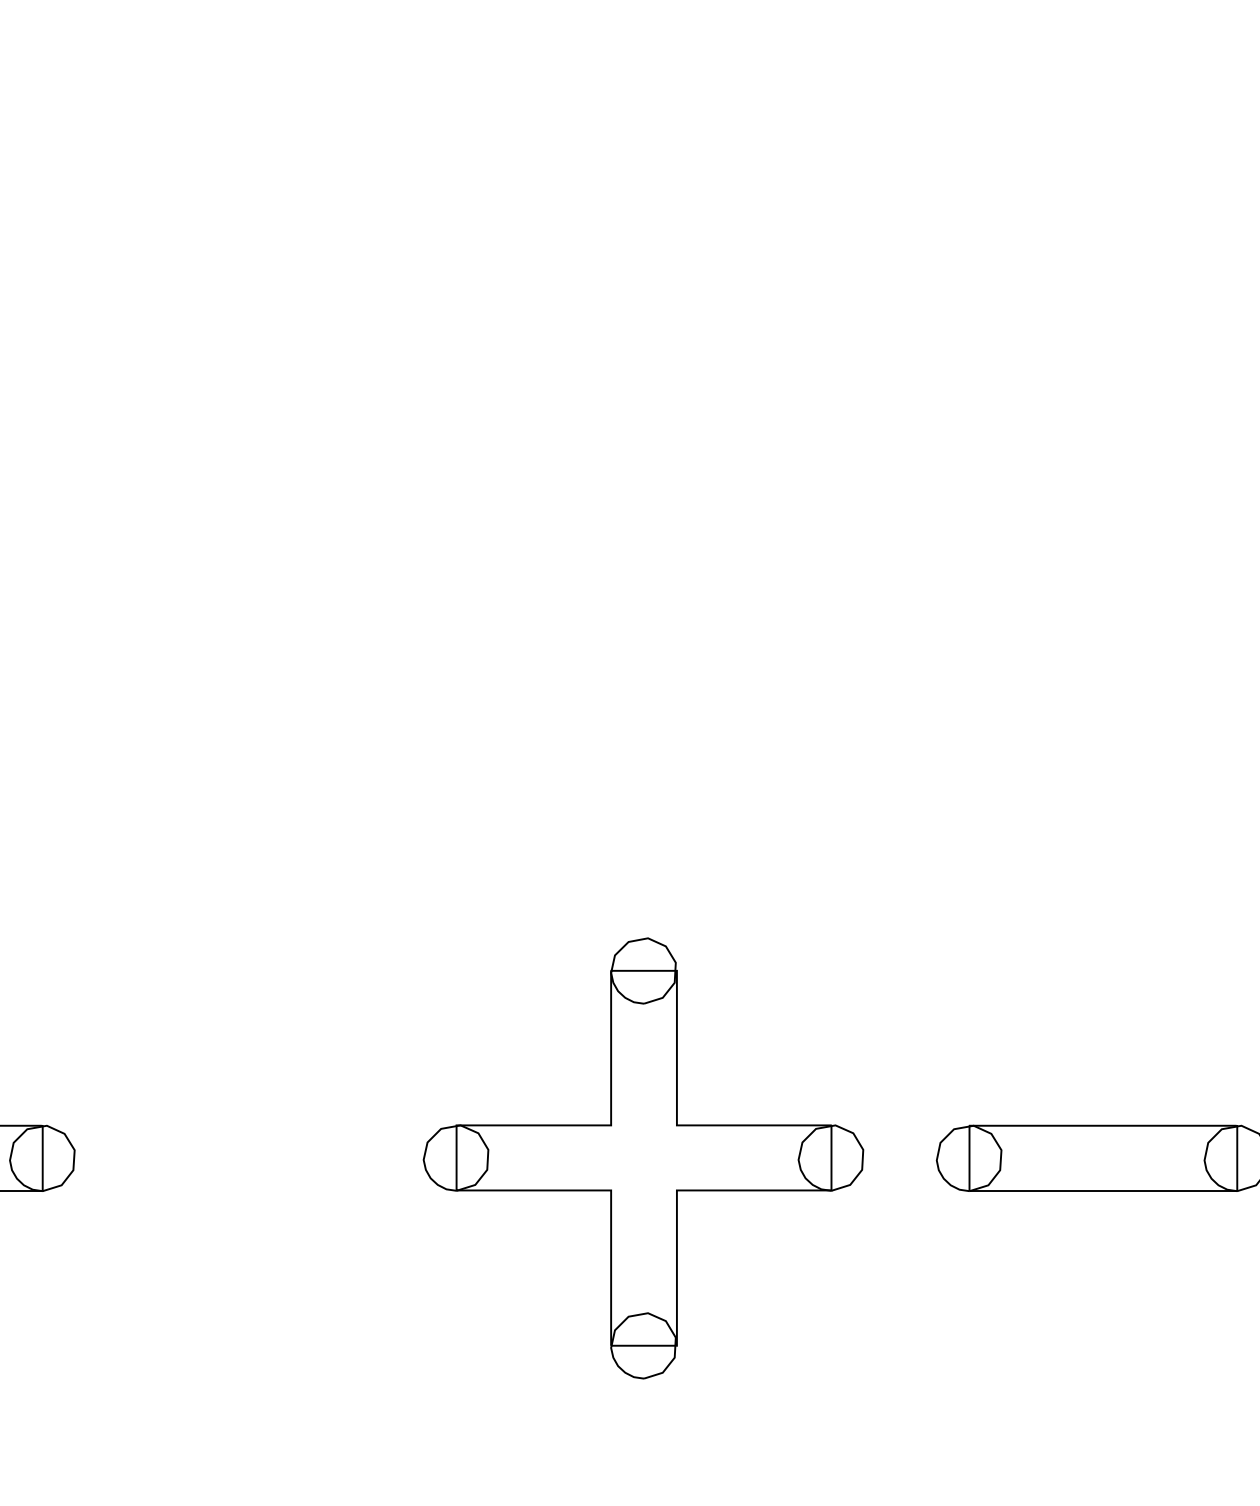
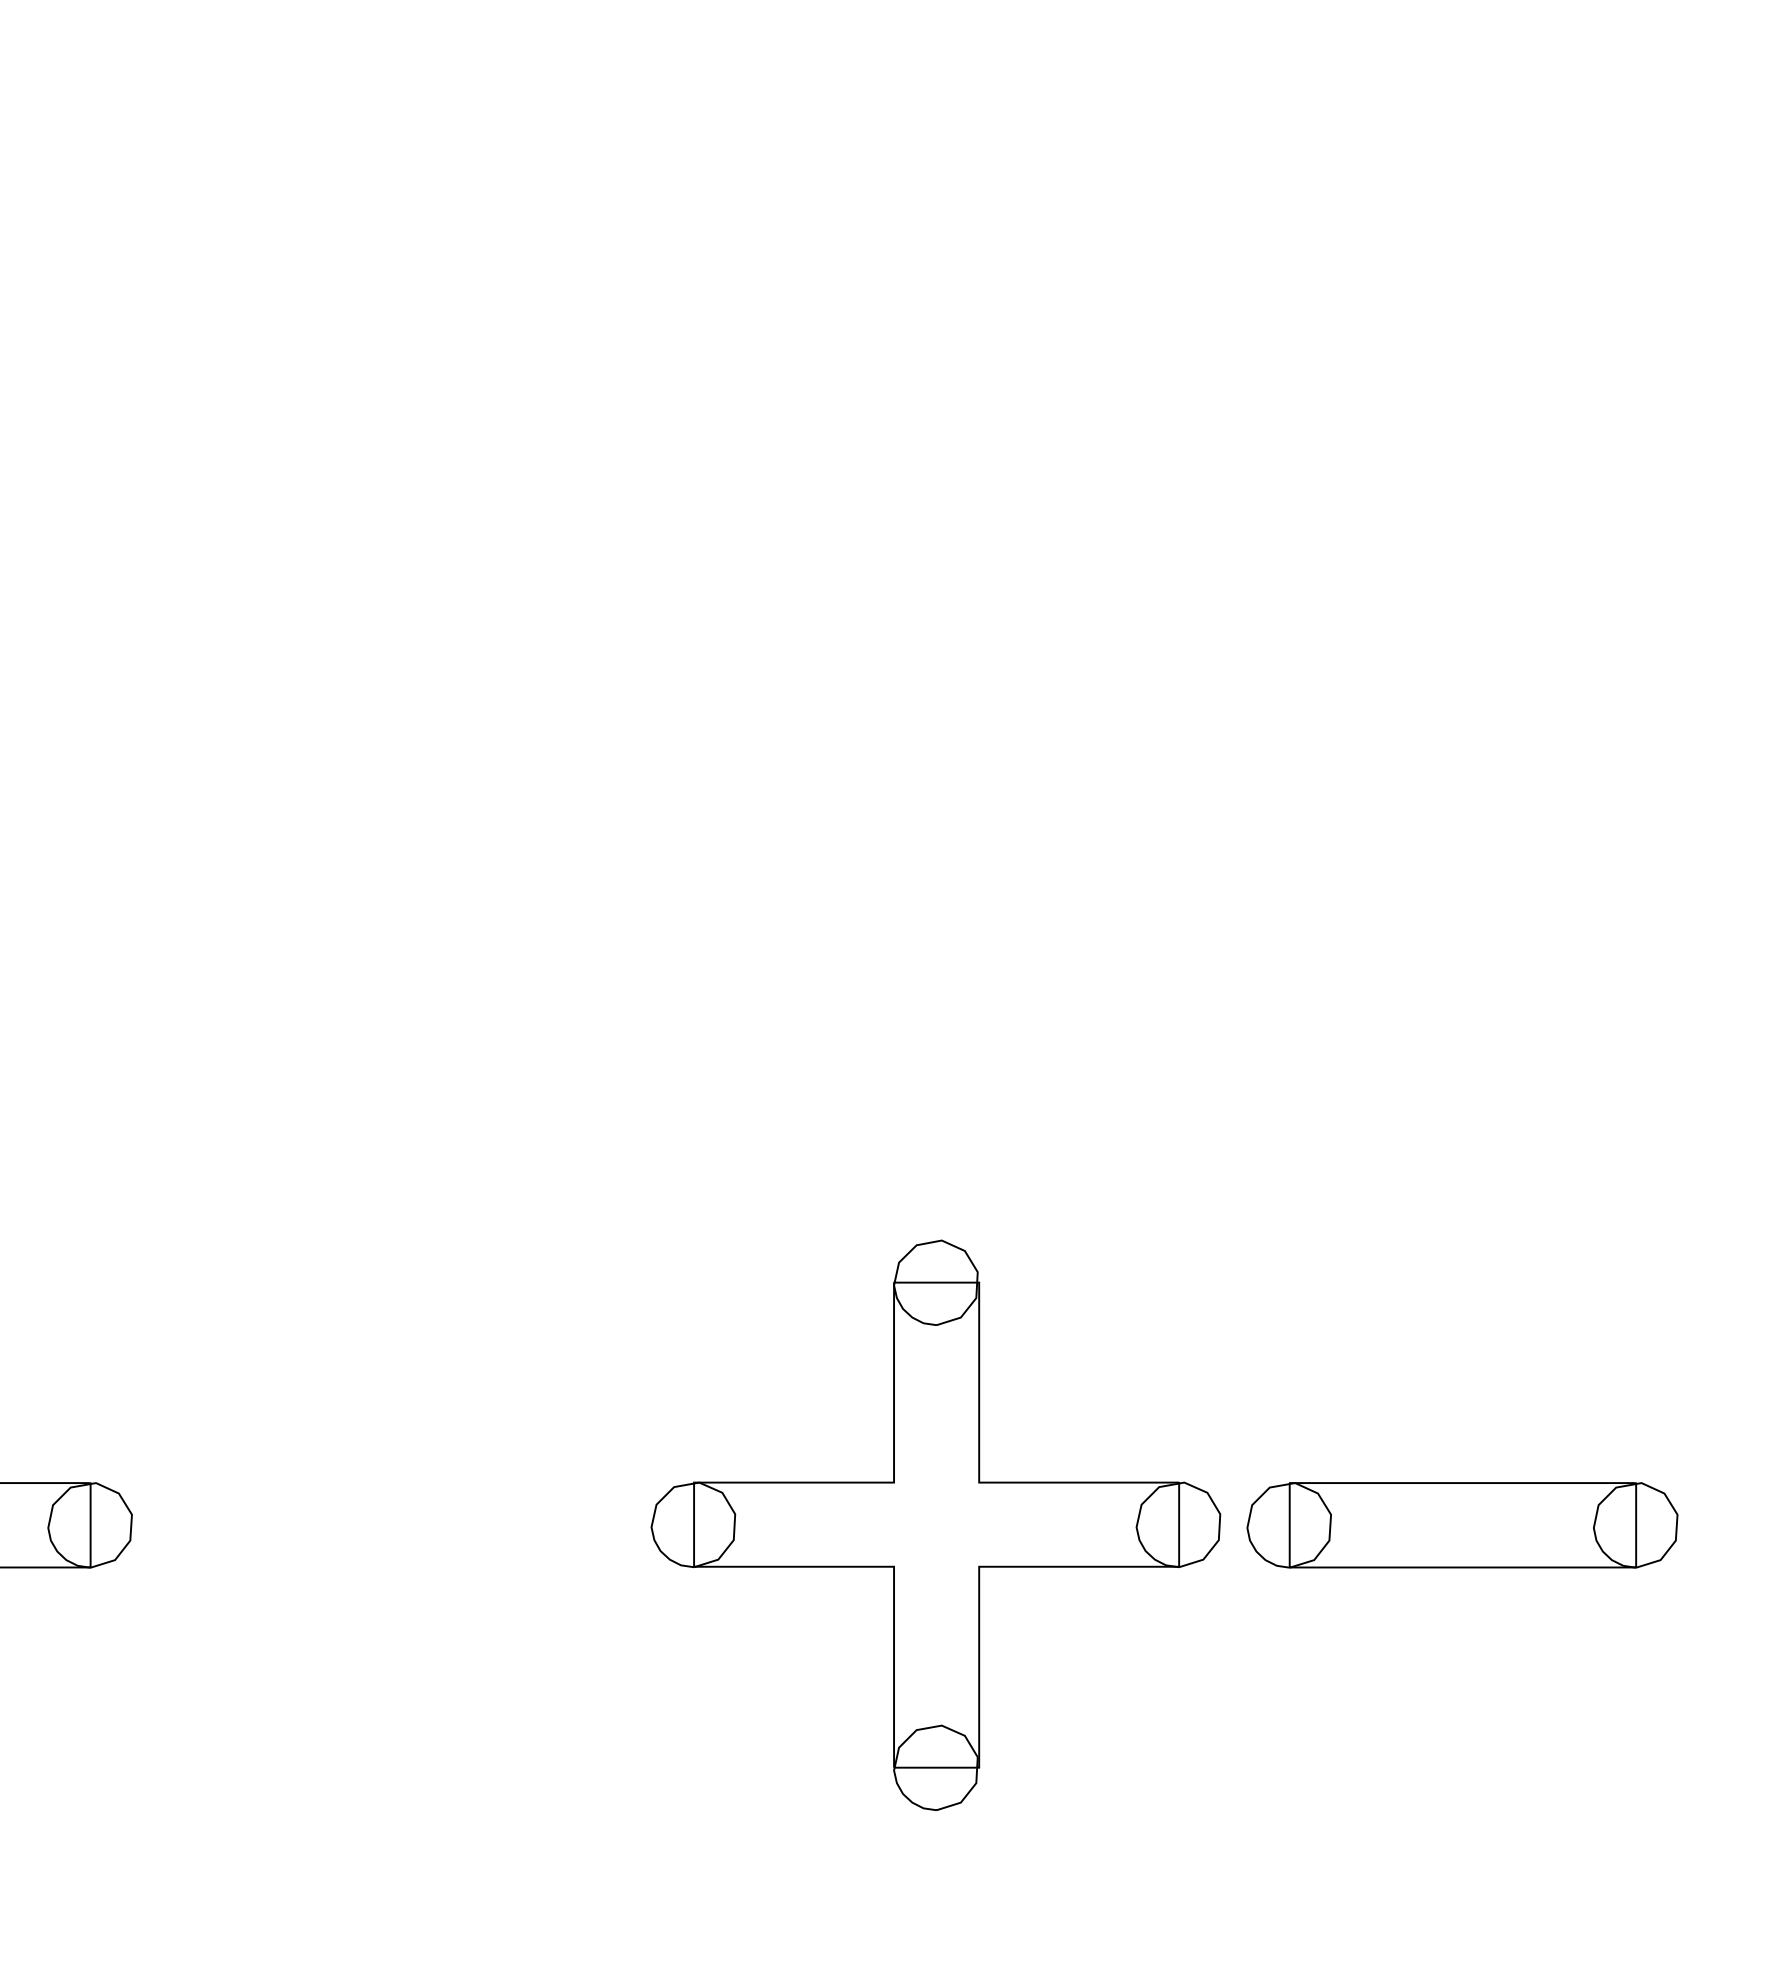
part: (643, 1157) -> (935, 1524), moved

